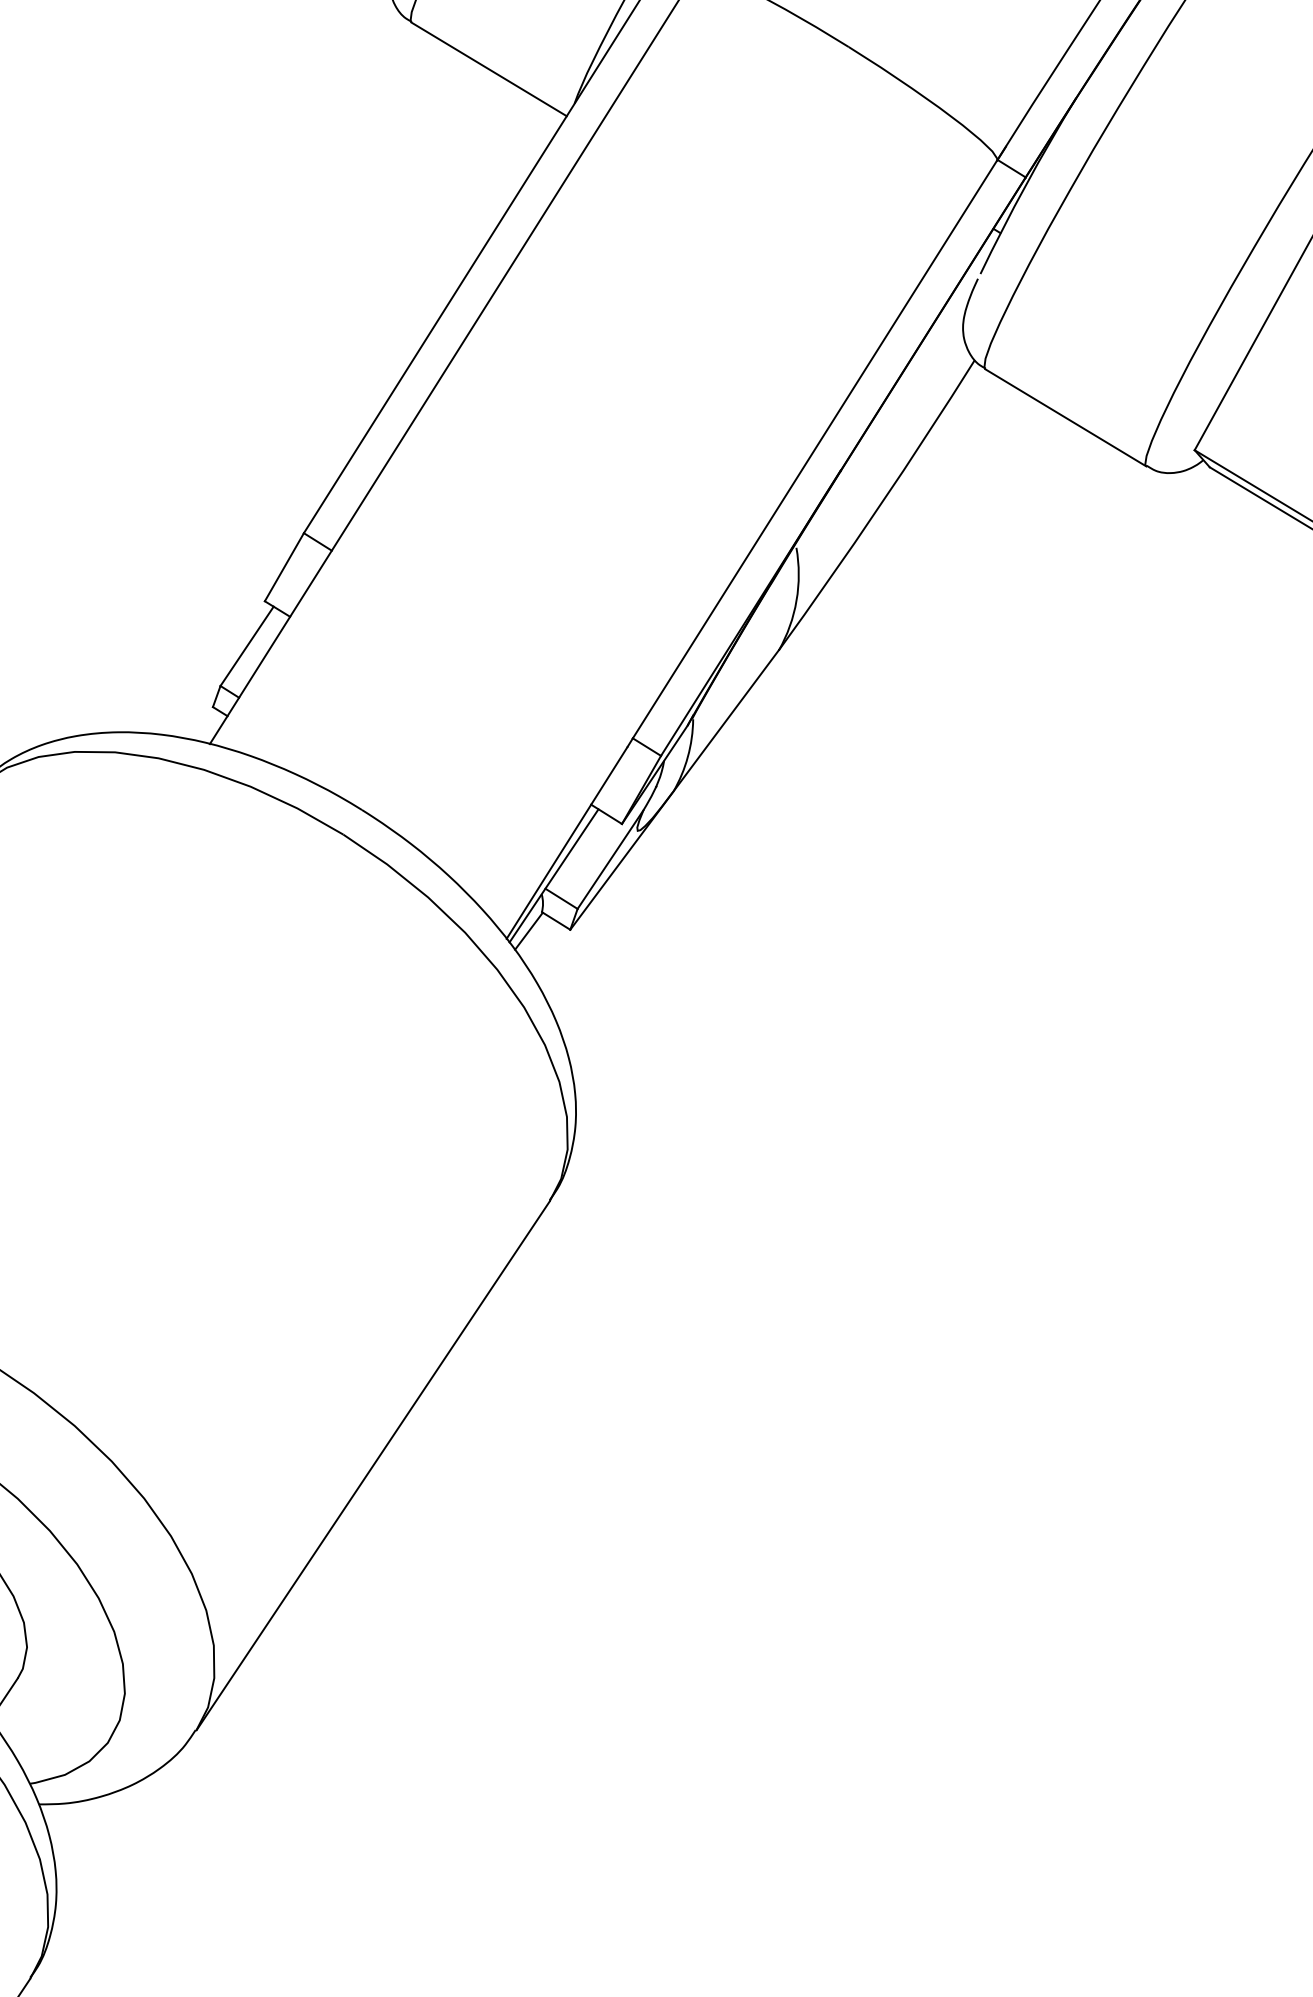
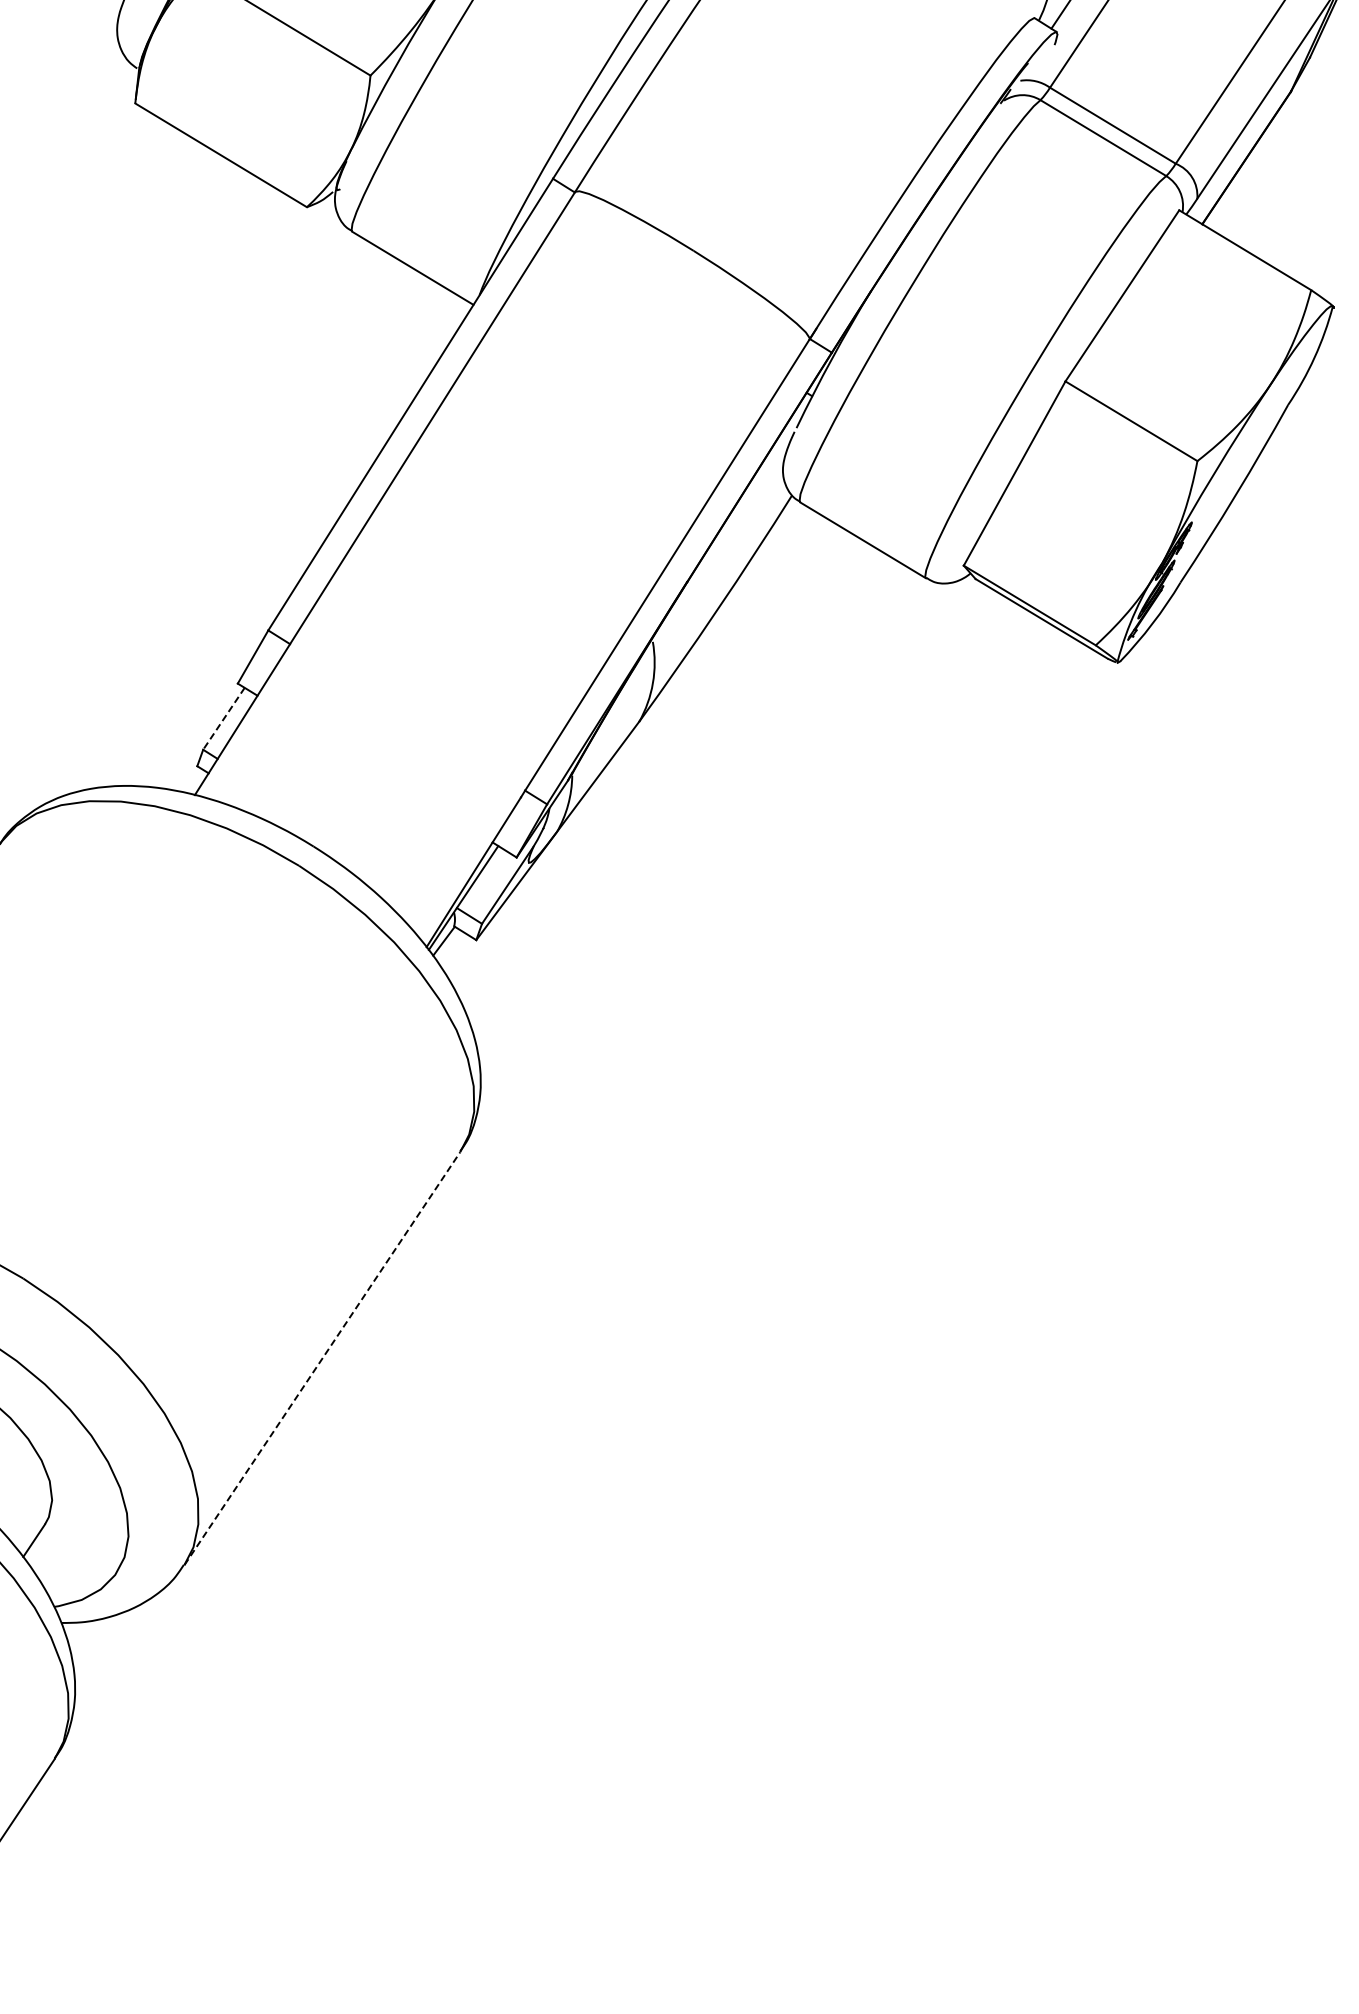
line: (246, 647) -> (223, 719), solid -> dashed
line: (373, 1465) -> (322, 1358), solid -> dashed

